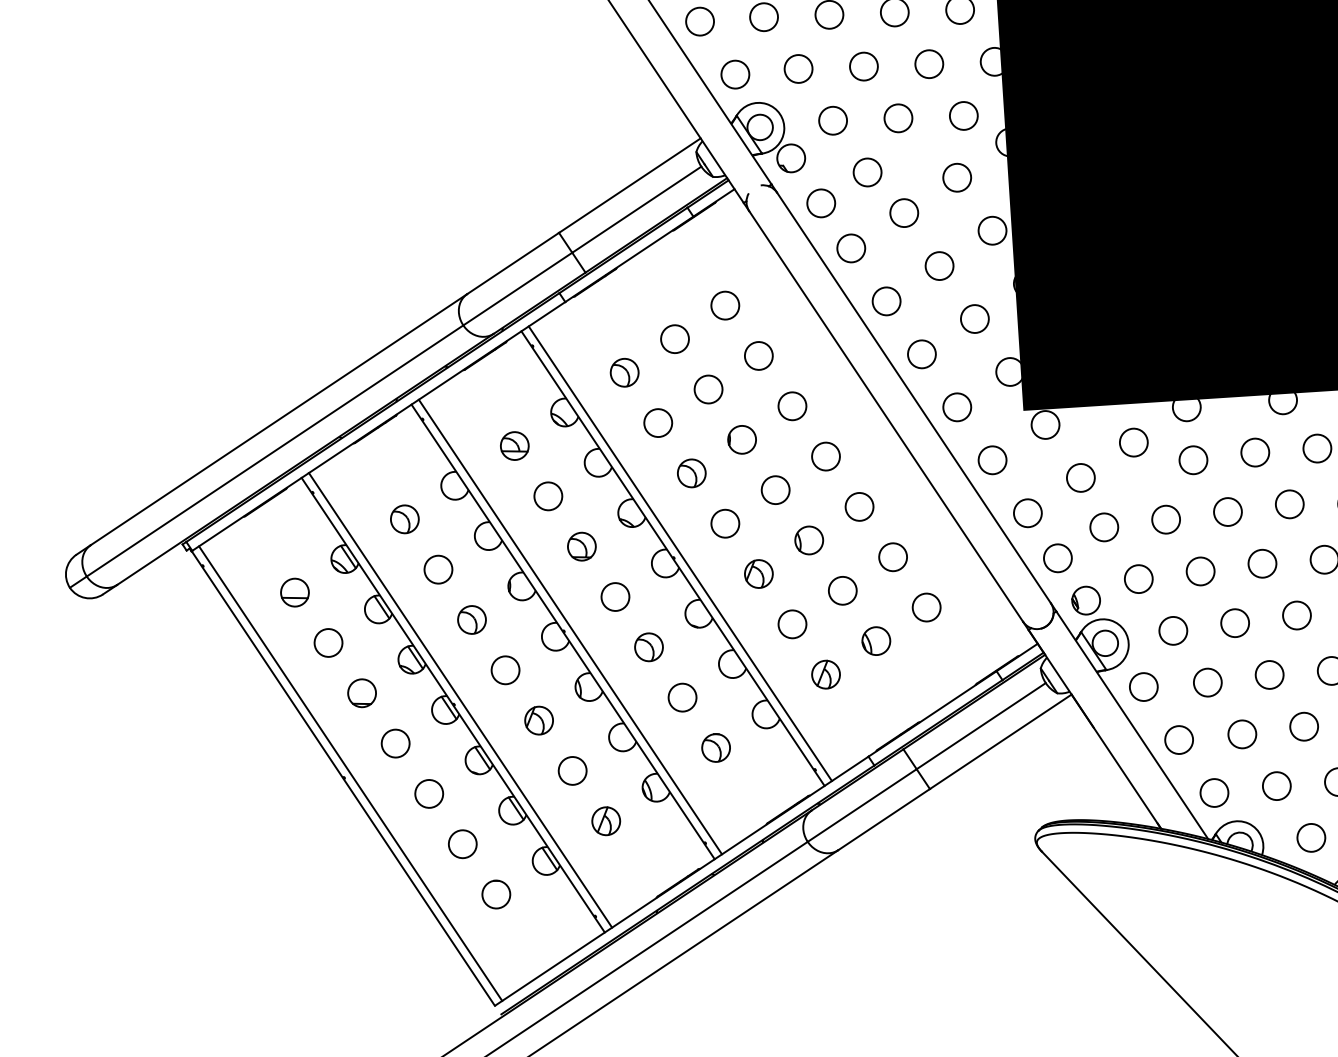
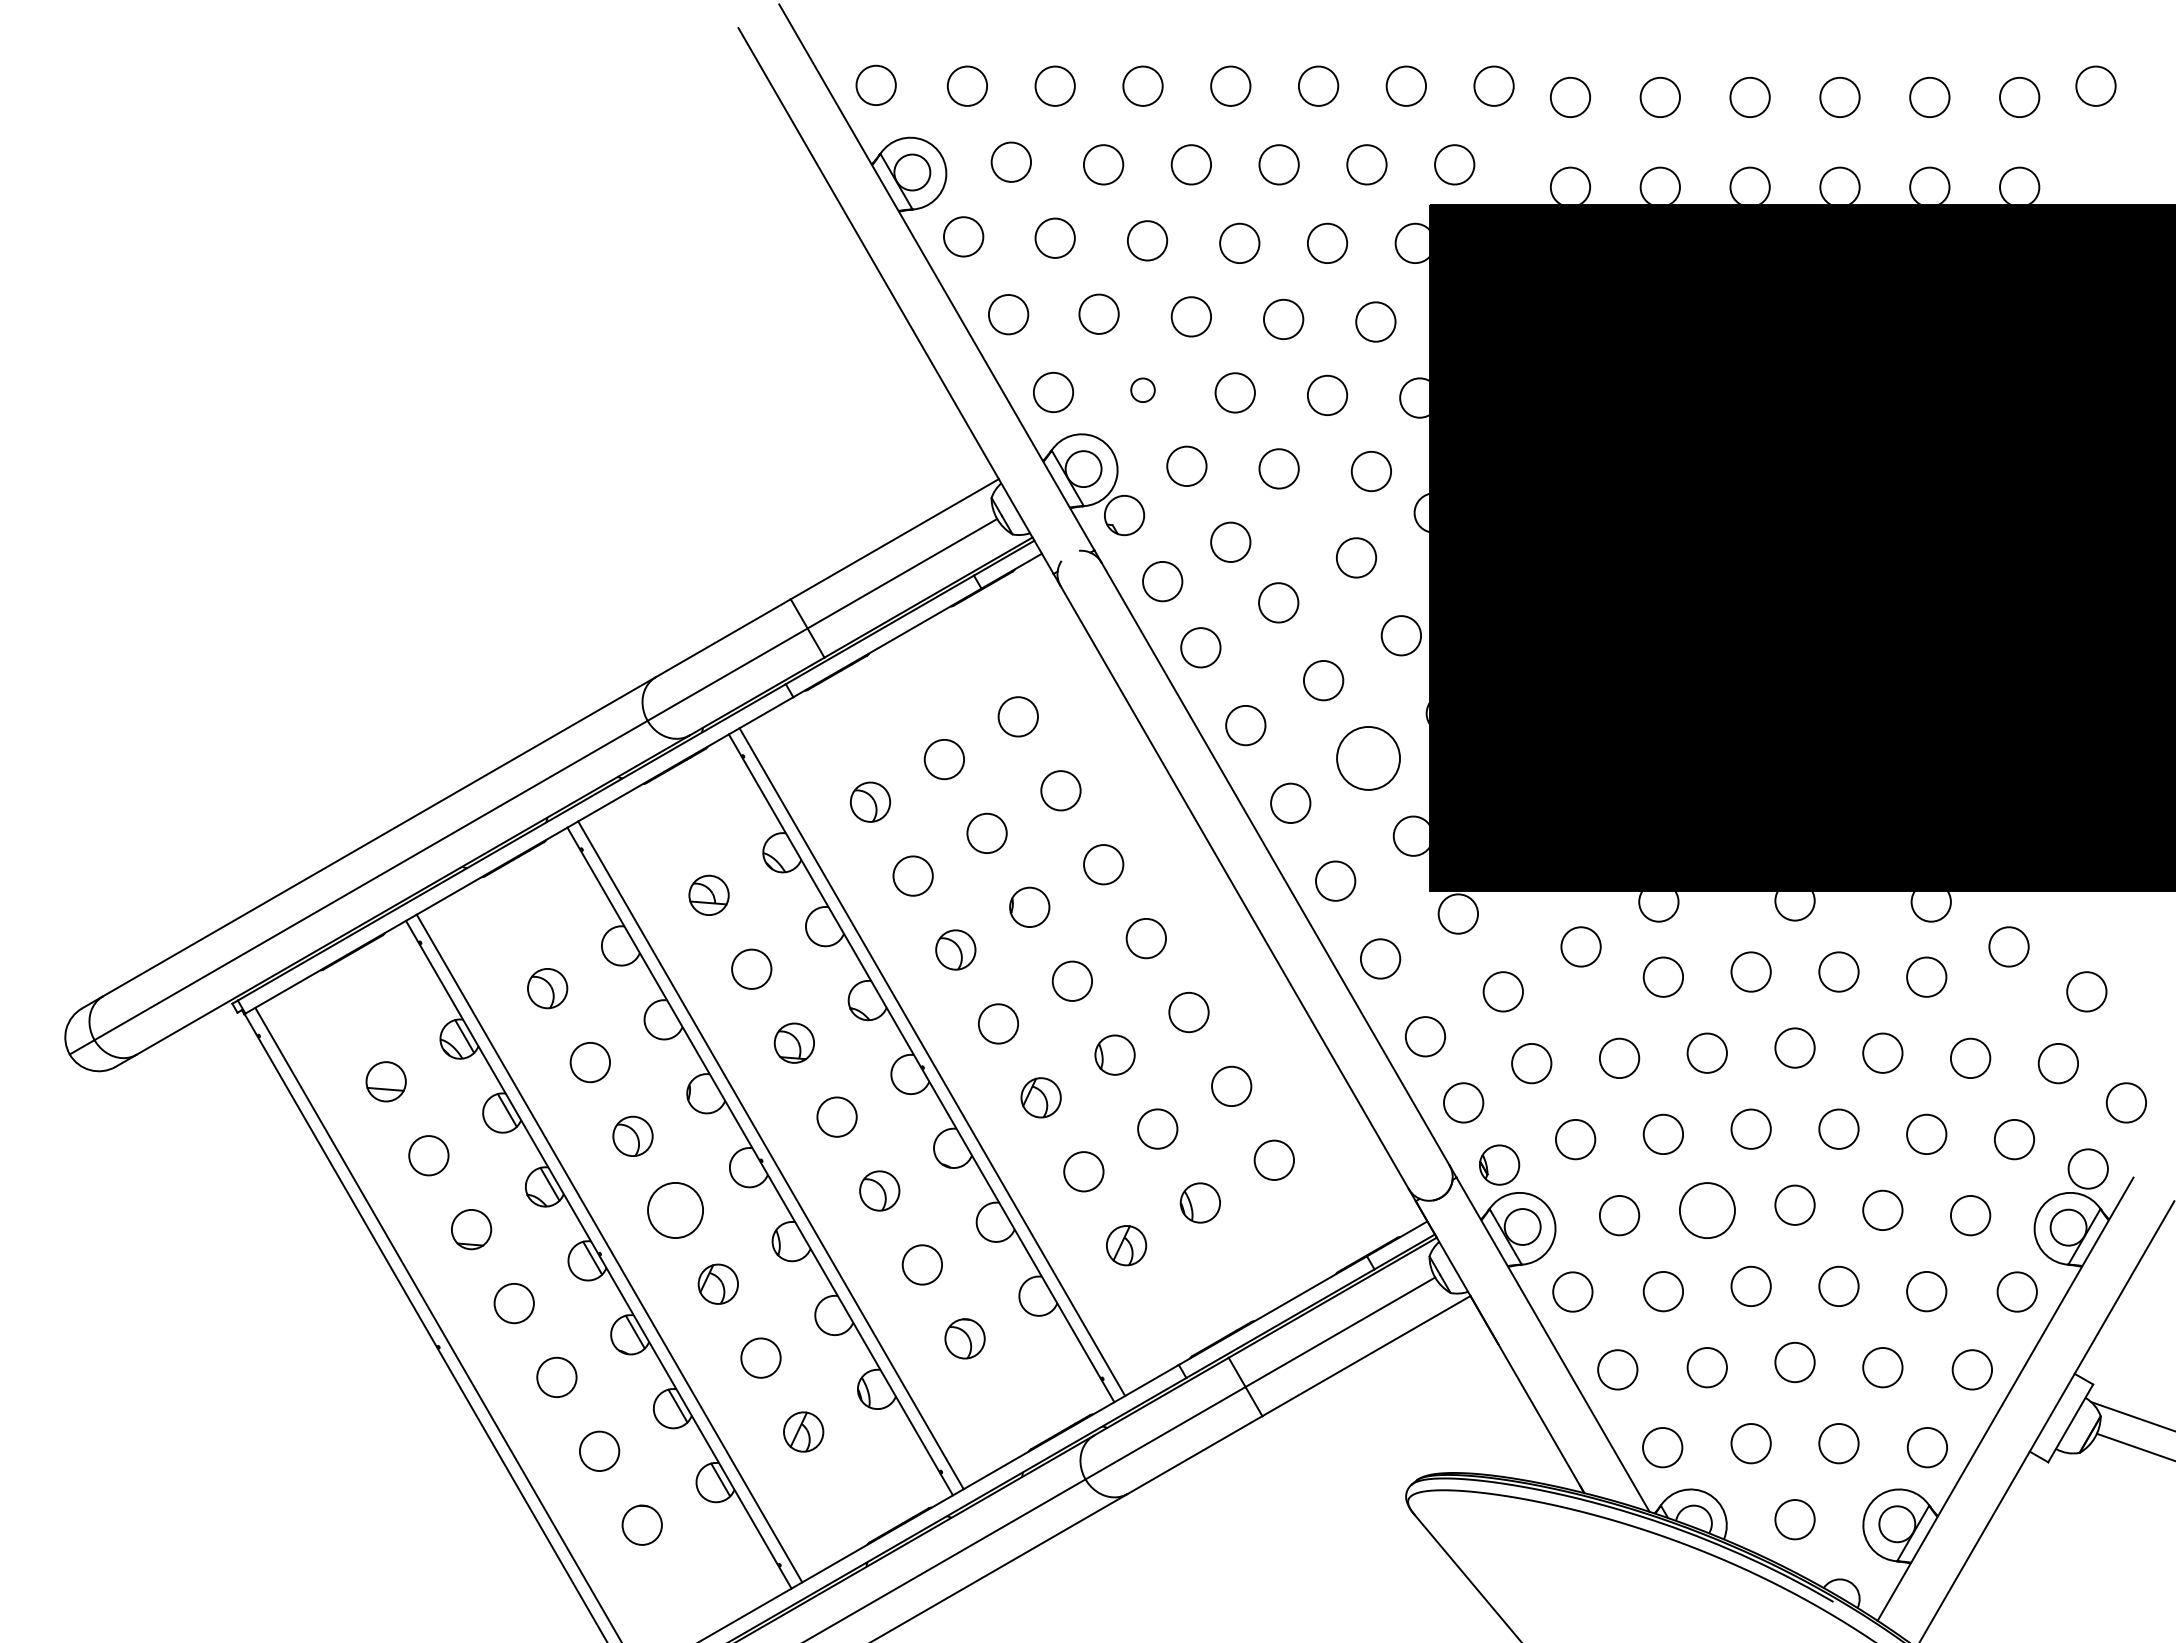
circle: (798, 68) -> (1142, 389), size x0.6
circle: (974, 319) -> (1368, 758), size x1.6
circle: (1234, 622) -> (1706, 1209), size x1.4
circle: (505, 669) -> (675, 1209), size x1.4

